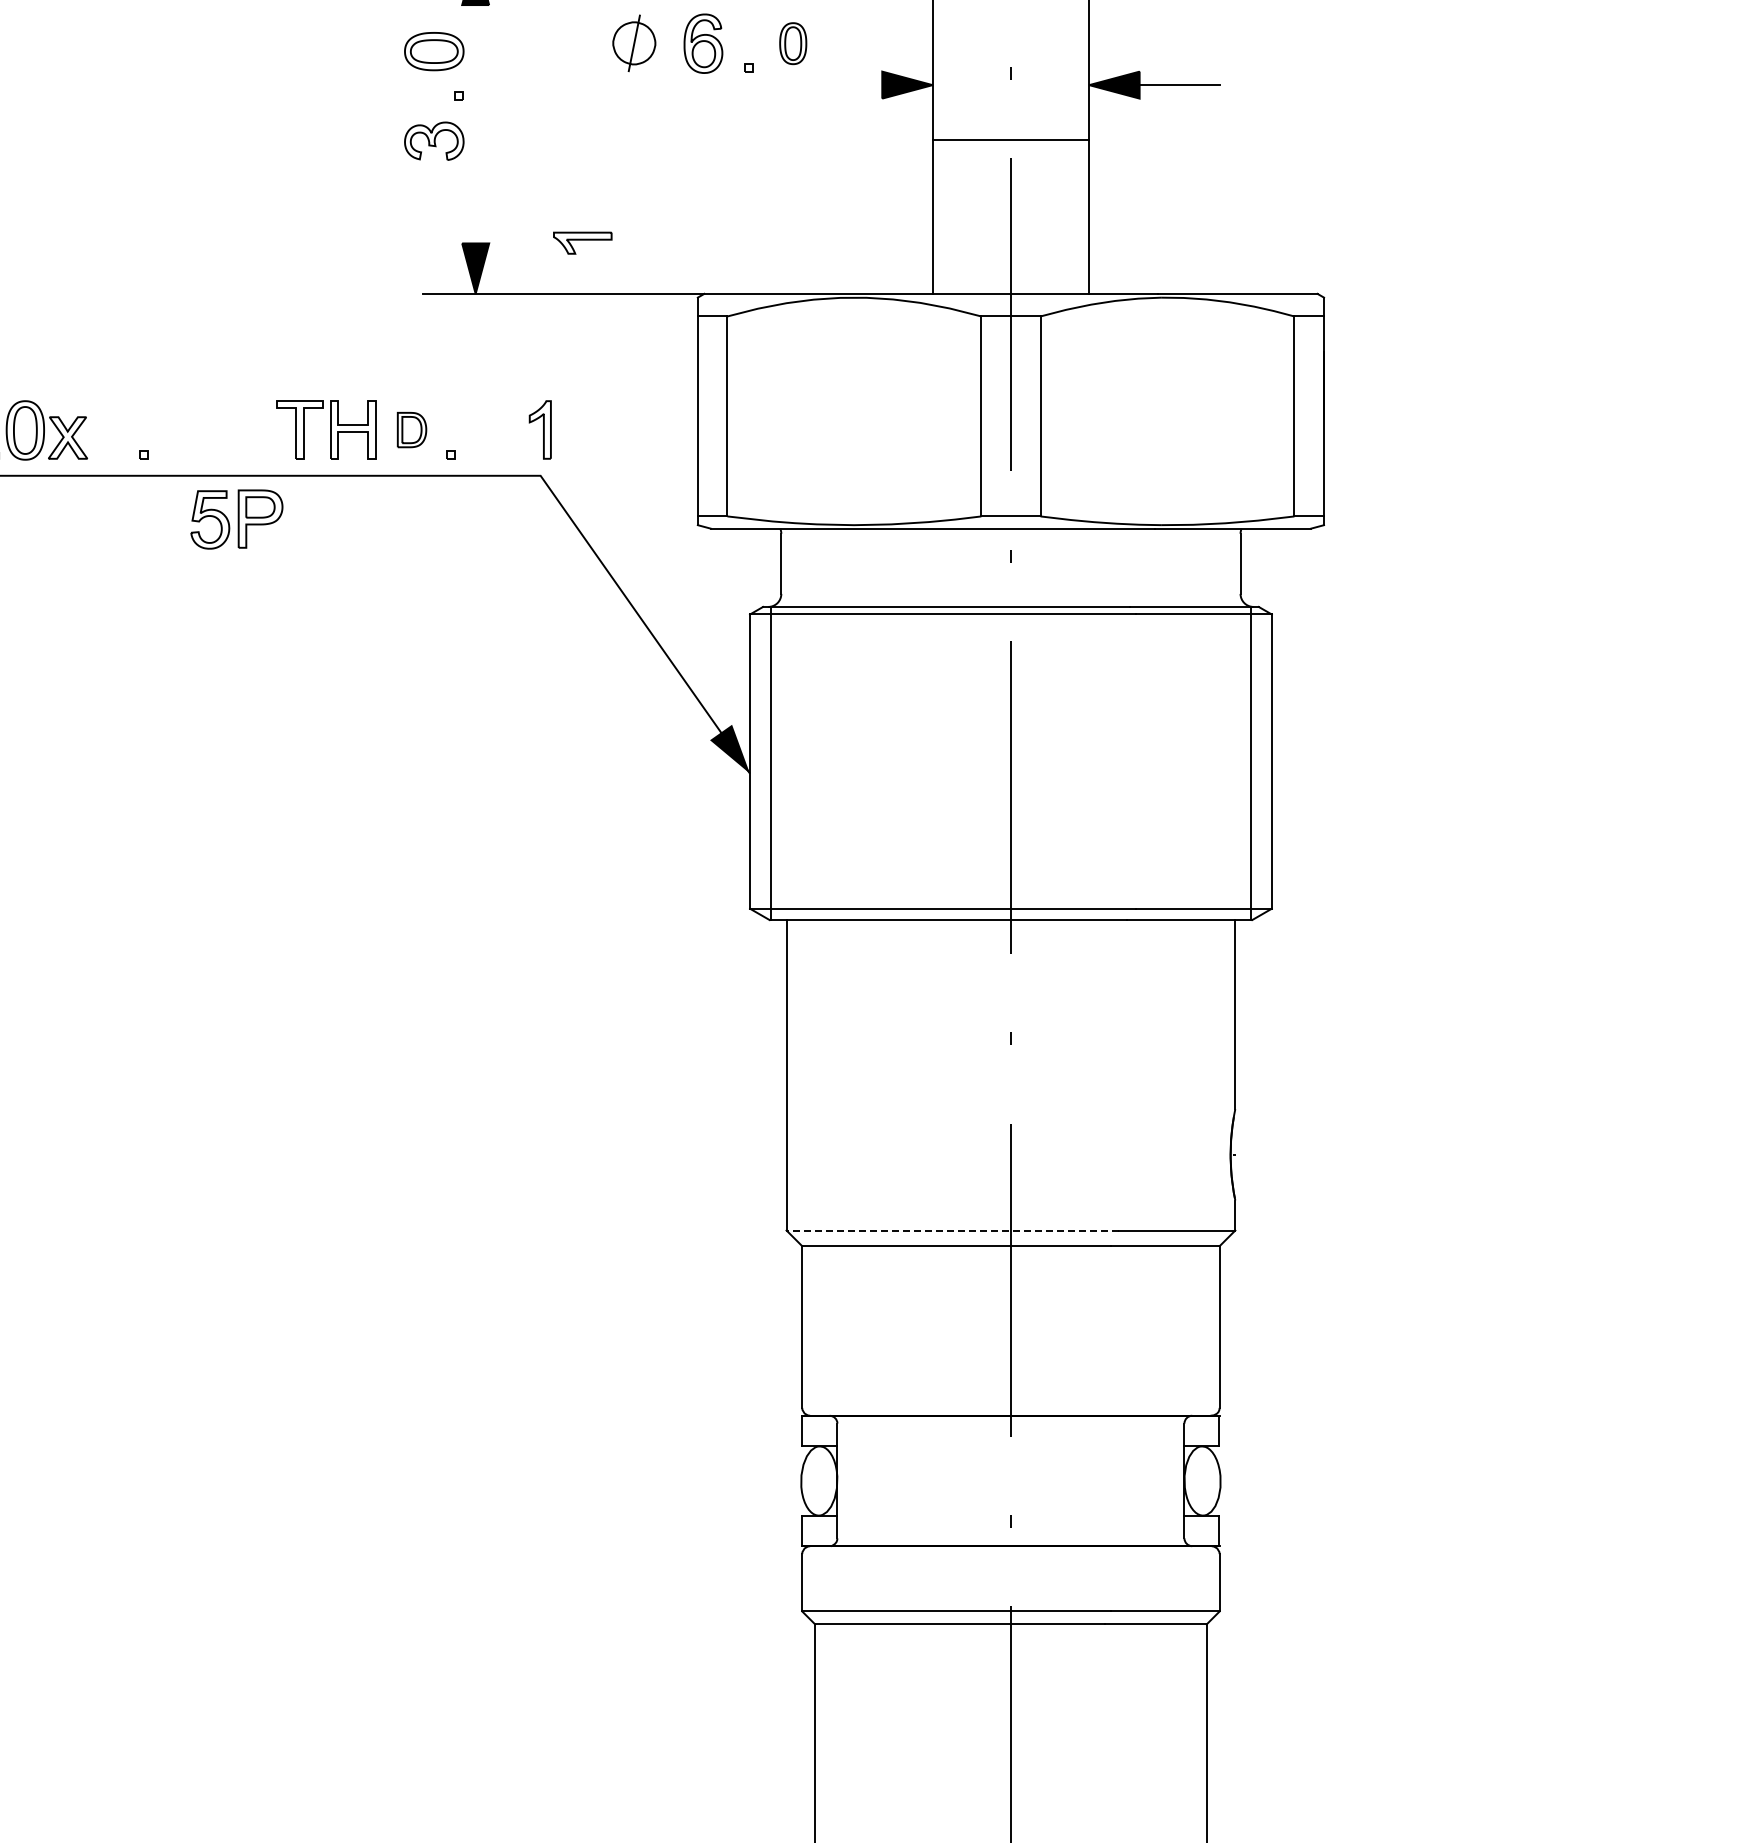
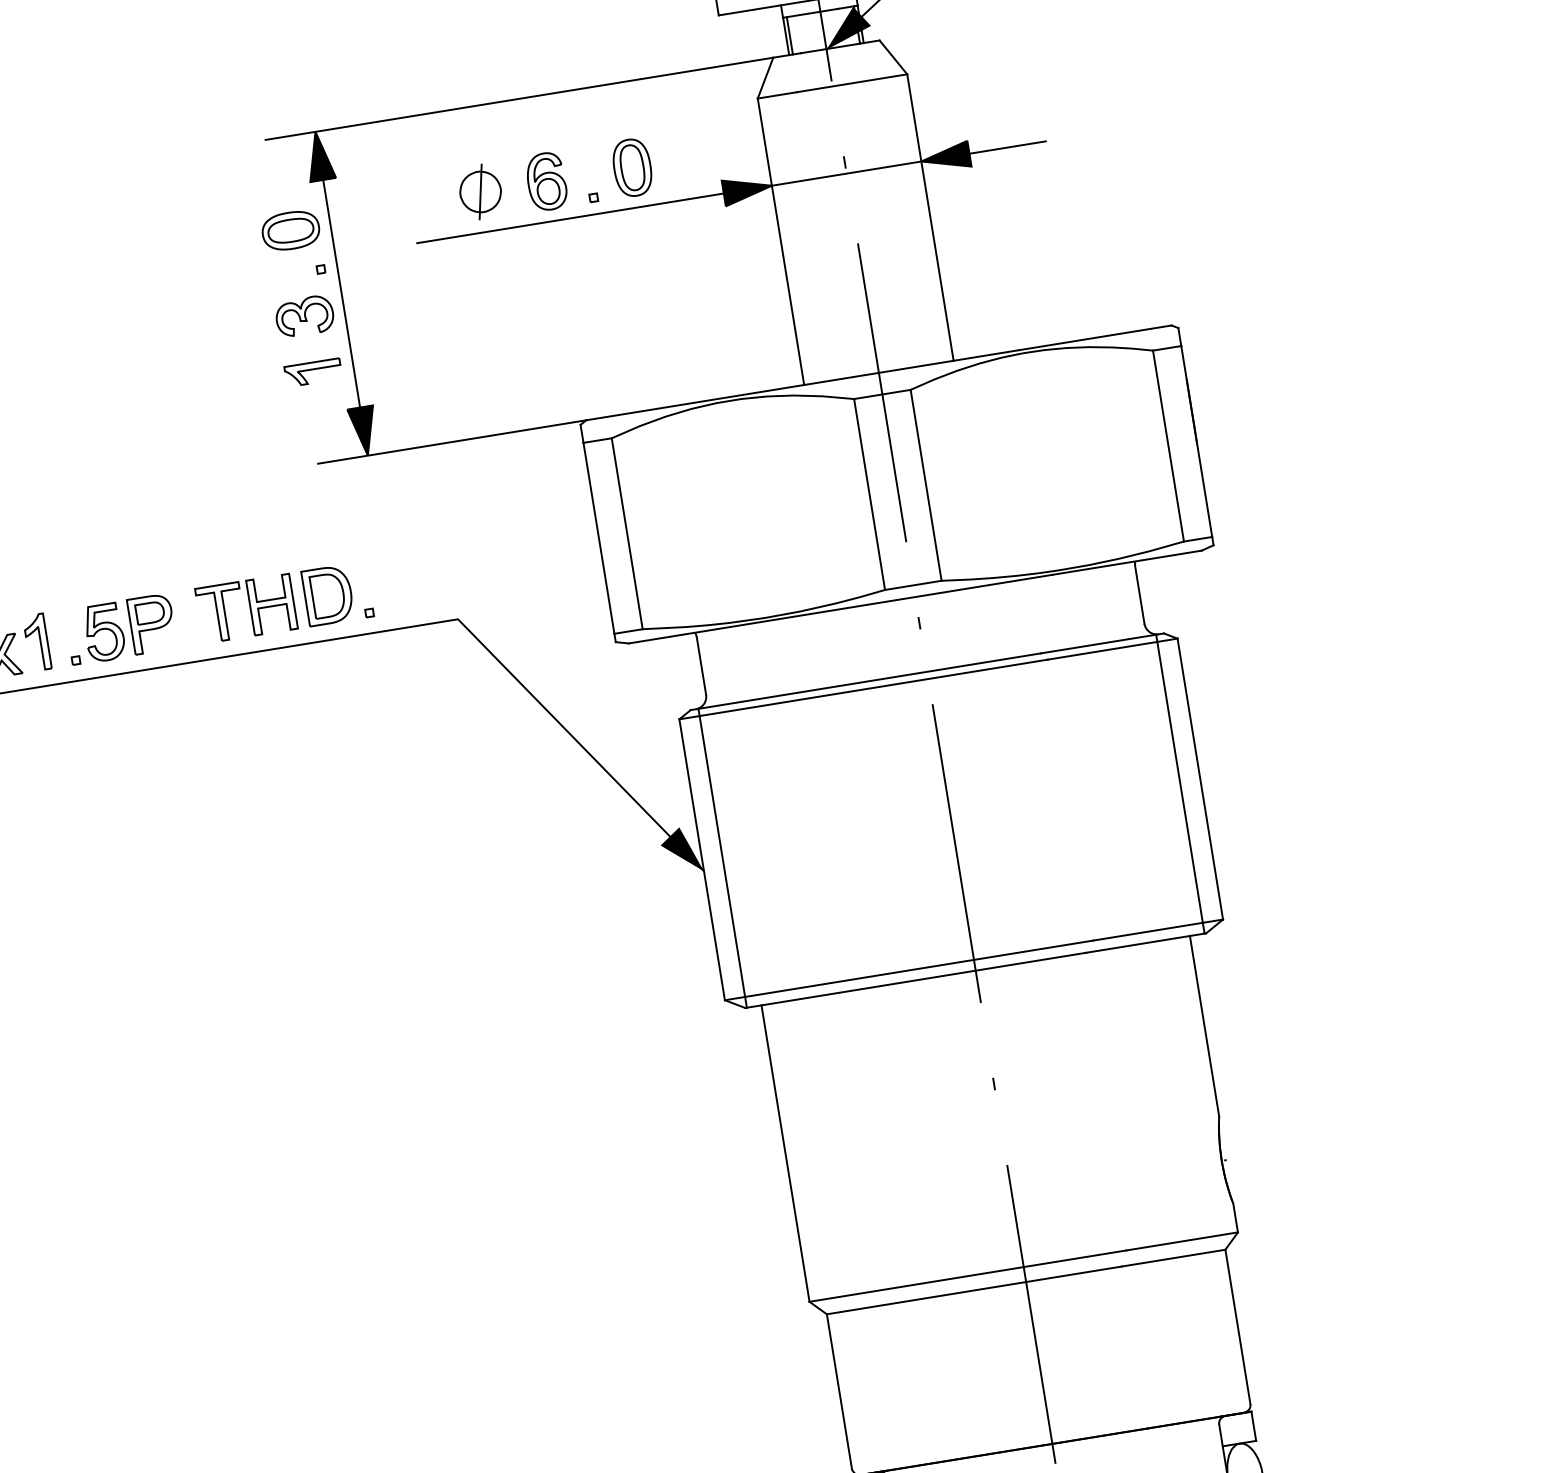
part: (792, 43) -> (631, 167), size x1.43
line: (721, 85) -> (570, 218), added
line: (475, 124) -> (341, 294), added
line: (1010, 140) -> (846, 174), moved
part: (582, 242) -> (313, 372), moved
part: (411, 429) -> (327, 595), size x1.67
part: (539, 429) -> (36, 642), moved
part: (236, 519) -> (129, 628), moved
line: (952, 1230) -> (967, 1276), dashed -> solid

